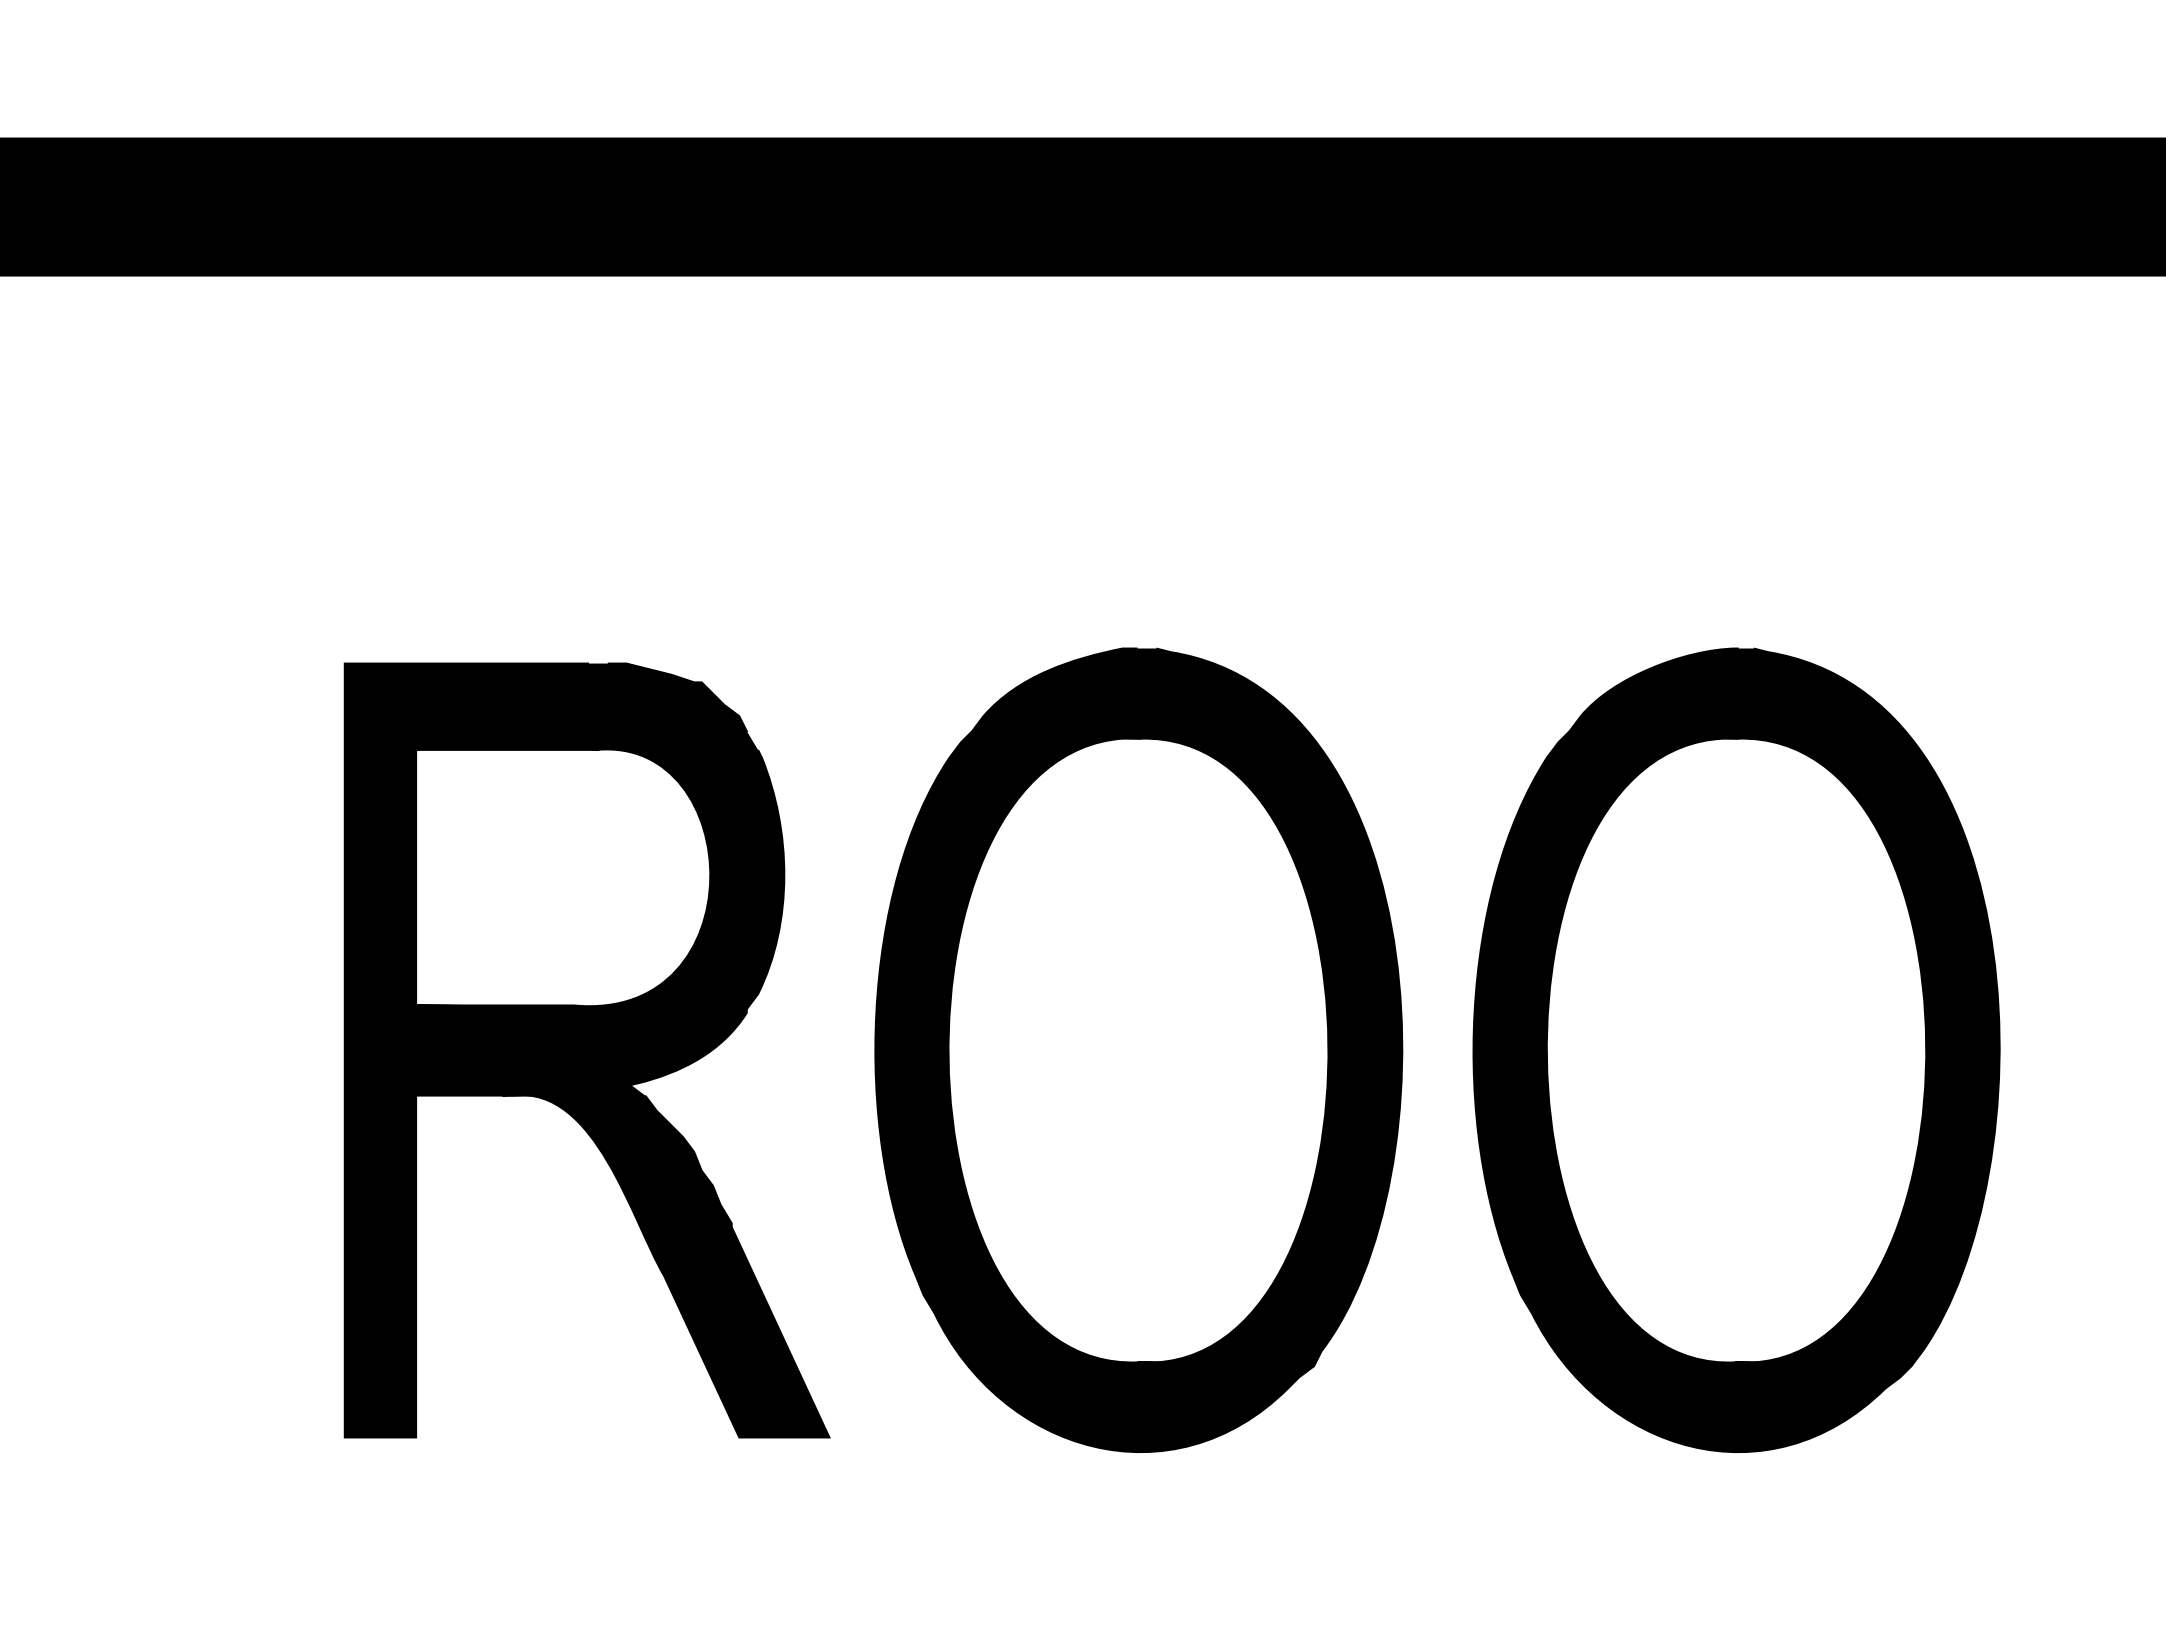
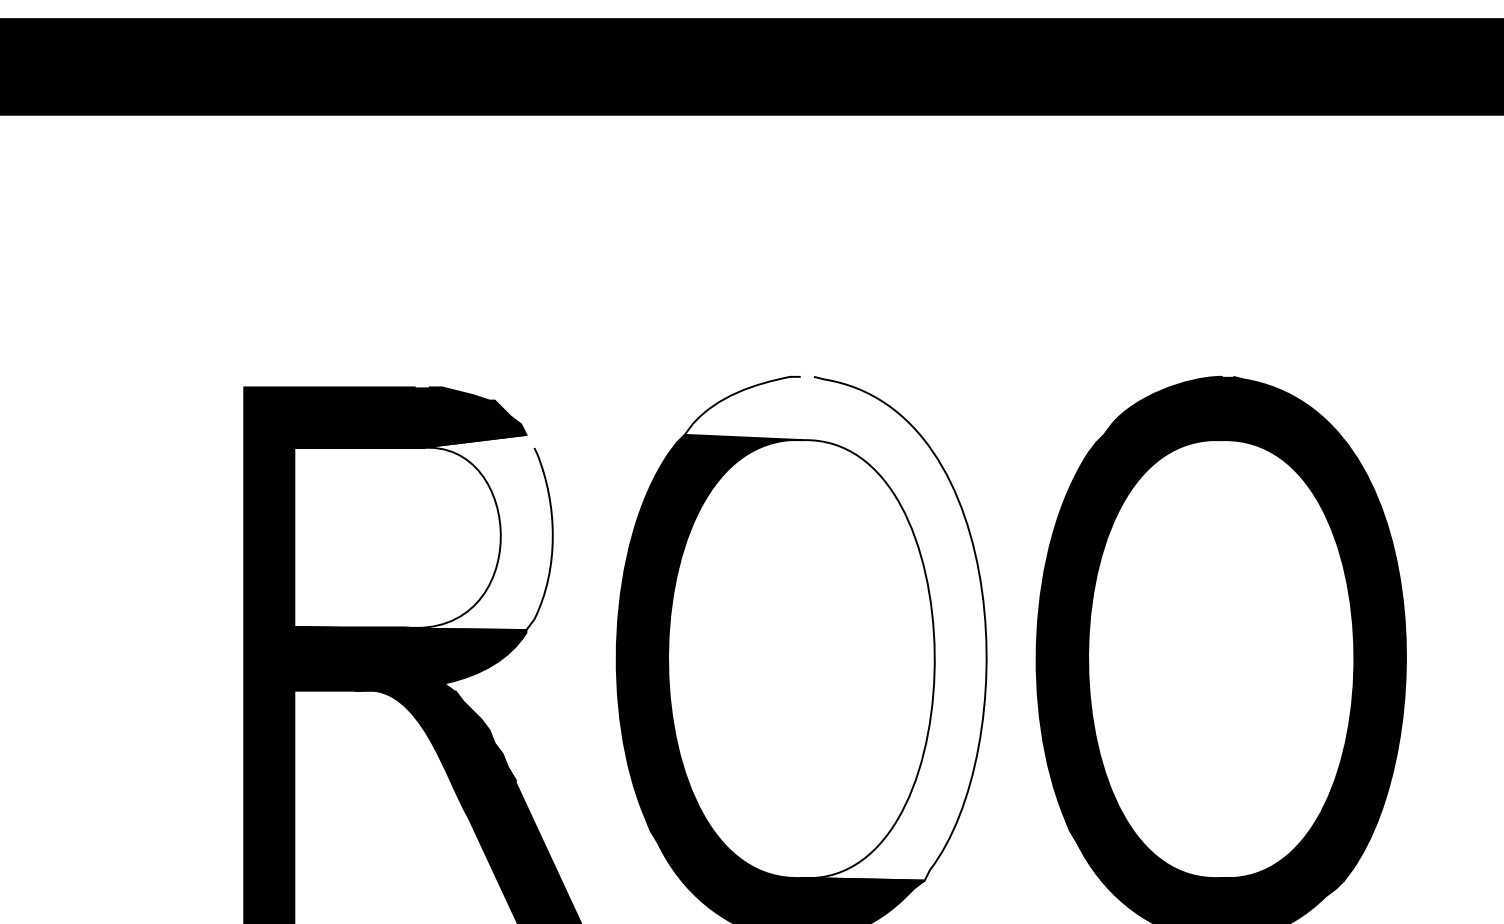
fill: (600, 870) -> (423, 532), removed
fill: (1187, 1007) -> (835, 628), removed

